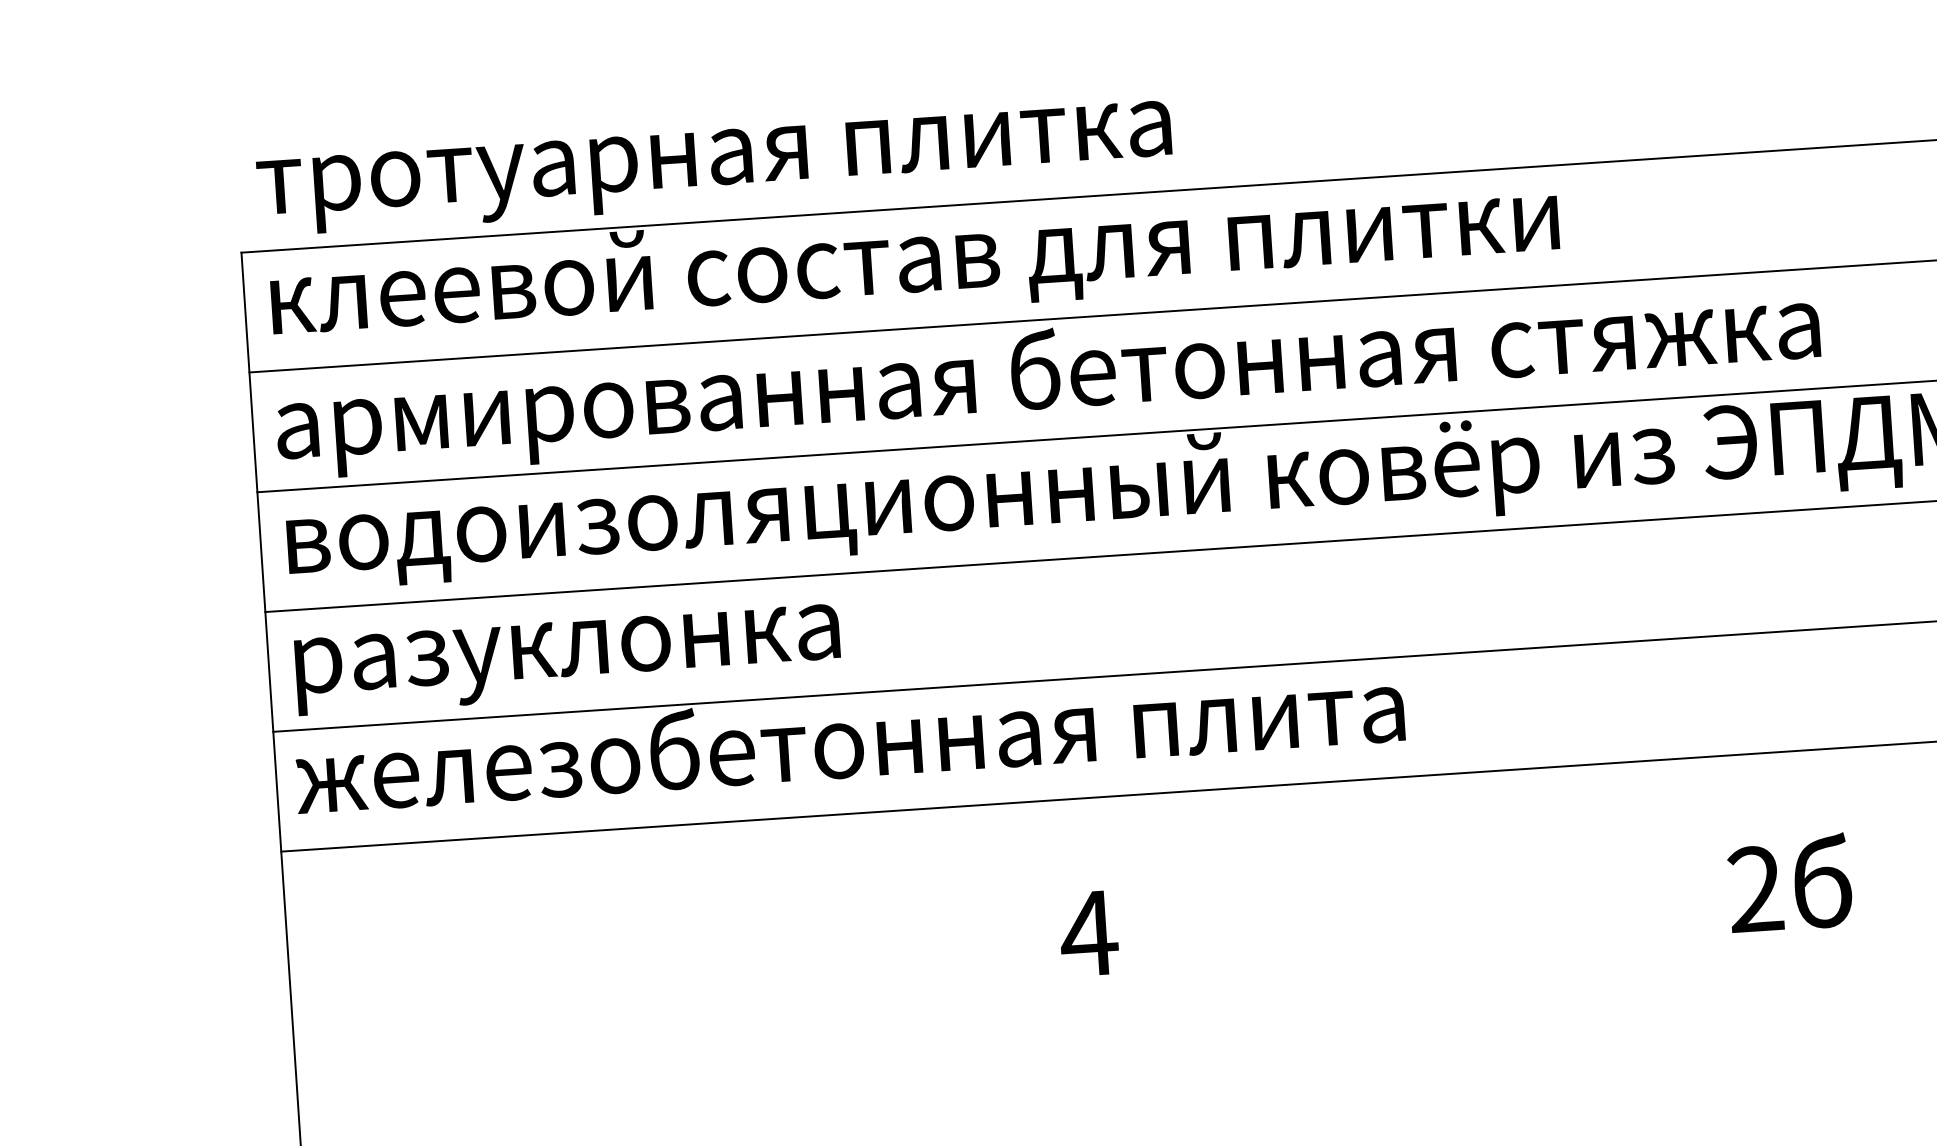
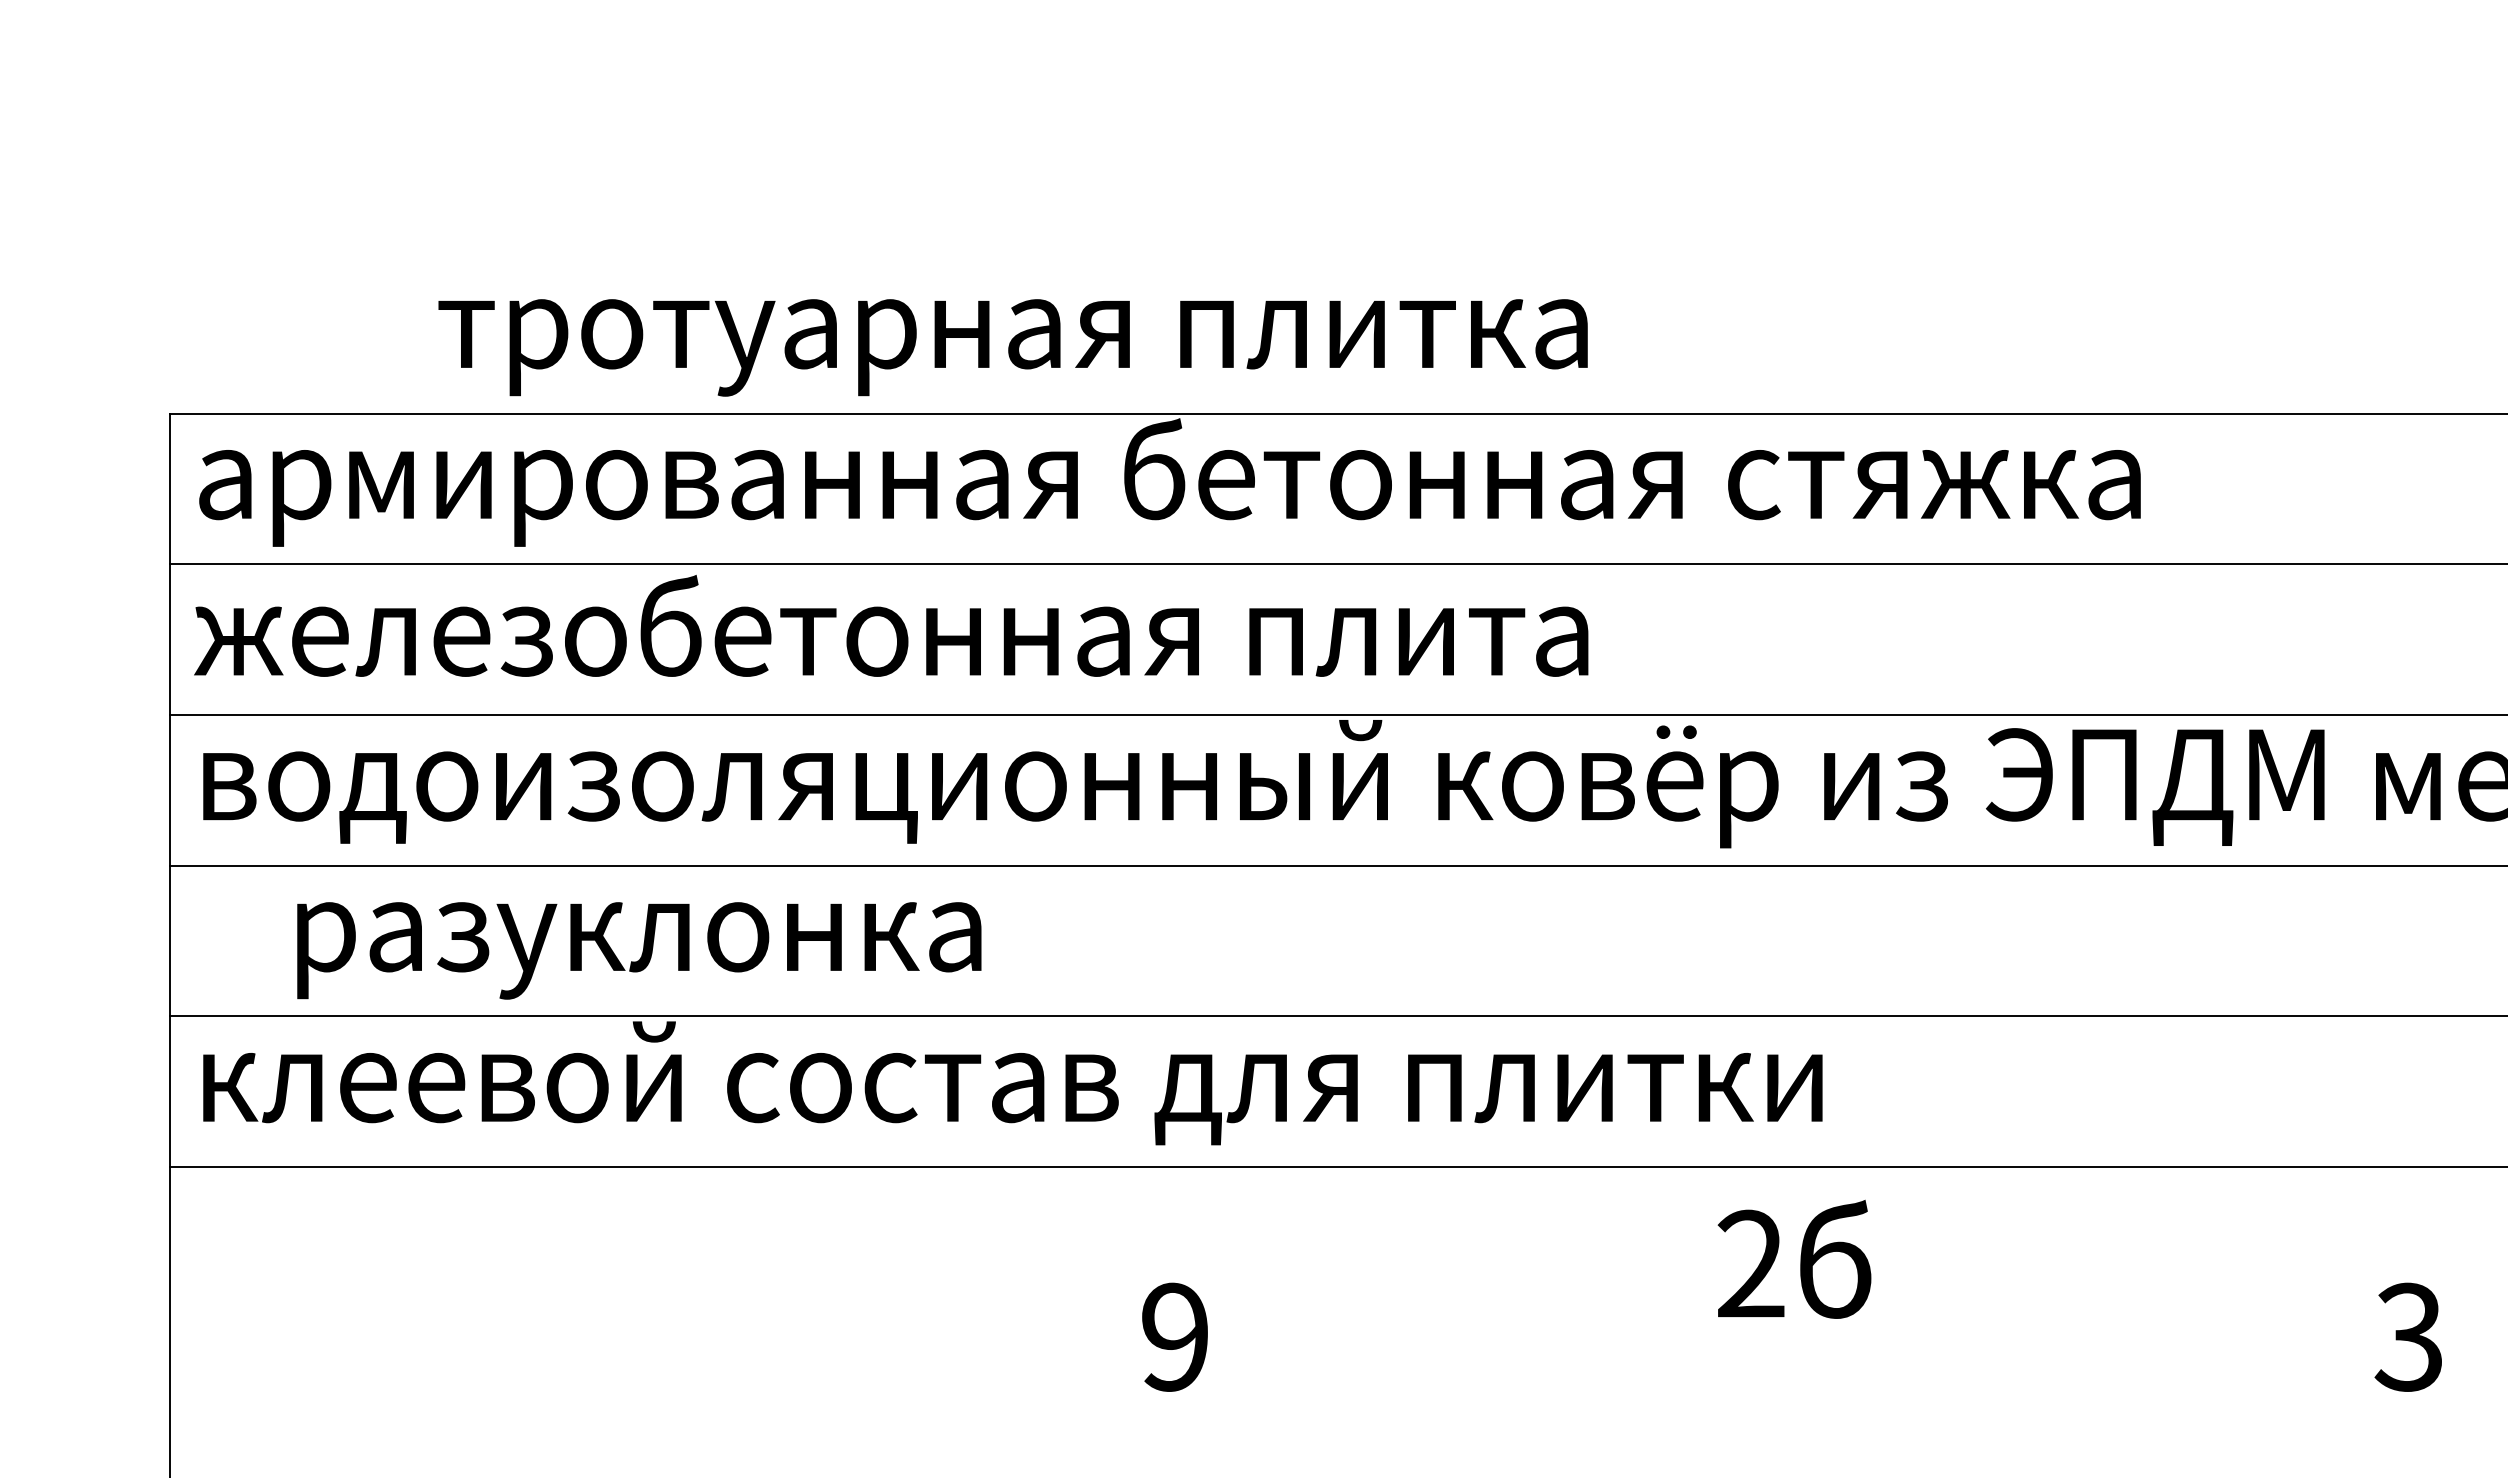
text: (714, 168) -> (1012, 347), moved
text: (1039, 254) -> (1169, 482), клеевой состав для плитки -> армированная бетонная стяжка
text: (1046, 378) -> (1167, 638), армированная бетонная стяжка -> железобетонная плита
text: (568, 659) -> (639, 950), moved
text: (943, 740) -> (1008, 1083), железобетонная плита -> клеевой состав для плитки
text: (1789, 882) -> (1794, 1258), moved
text: (1088, 933) -> (1174, 1336), 4 -> 9

